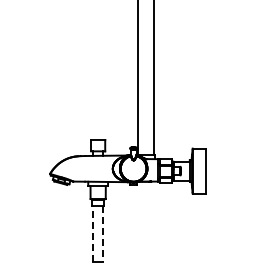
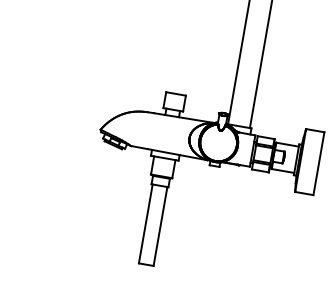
line: (92, 233) -> (145, 223), dashed -> solid
line: (103, 234) -> (160, 227), dashed -> solid

